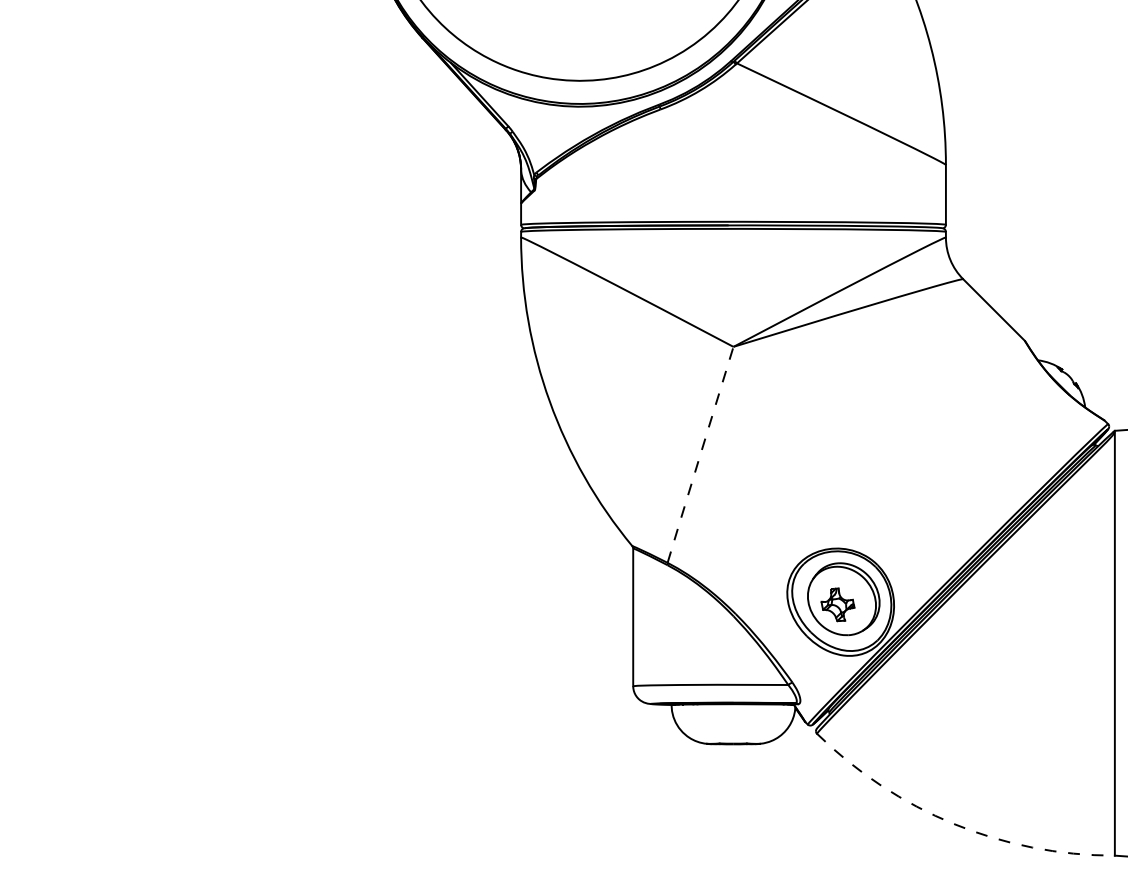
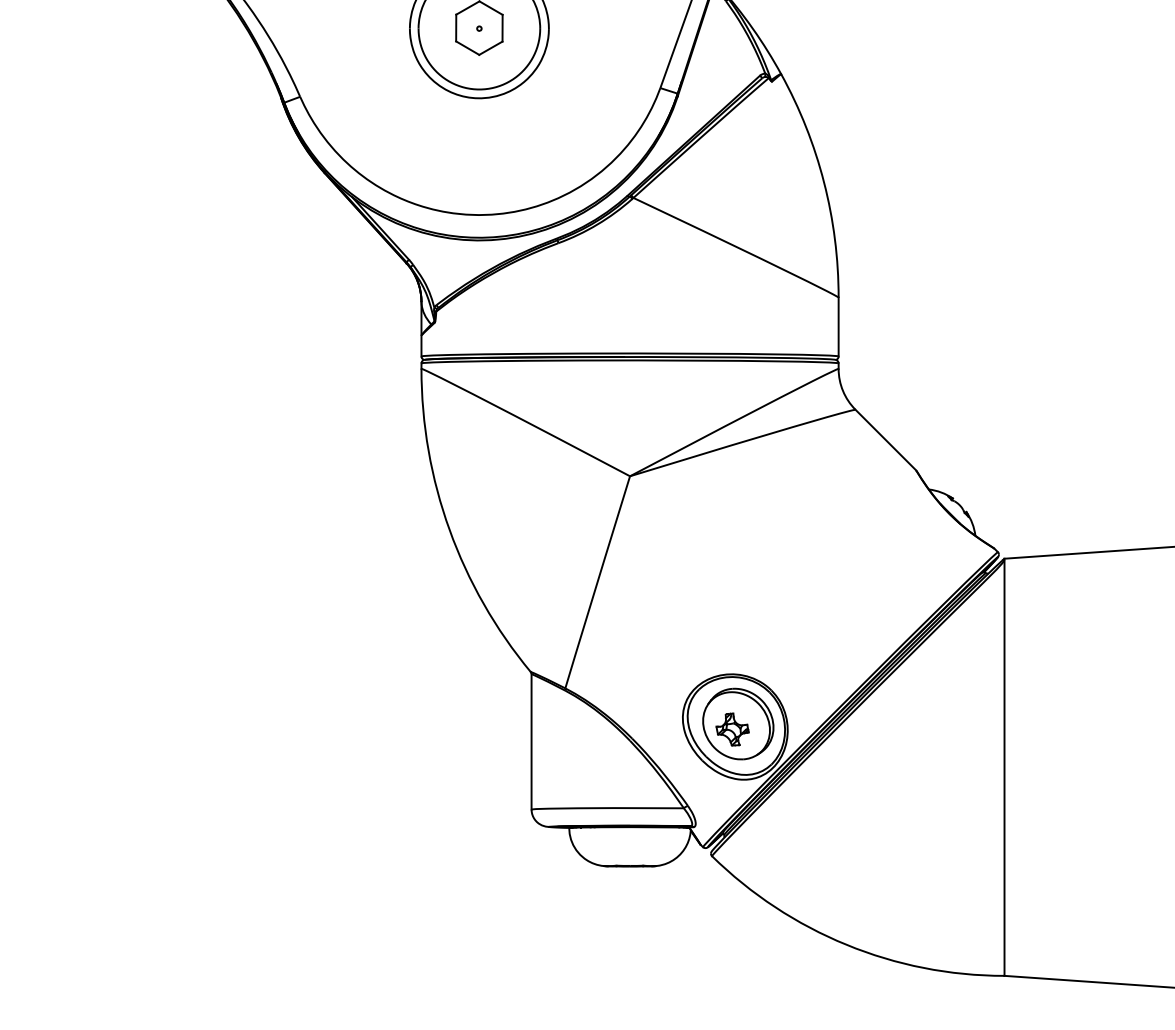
line: (700, 455) -> (597, 582), dashed -> solid
arc: (953, 823) -> (846, 944), dashed -> solid

